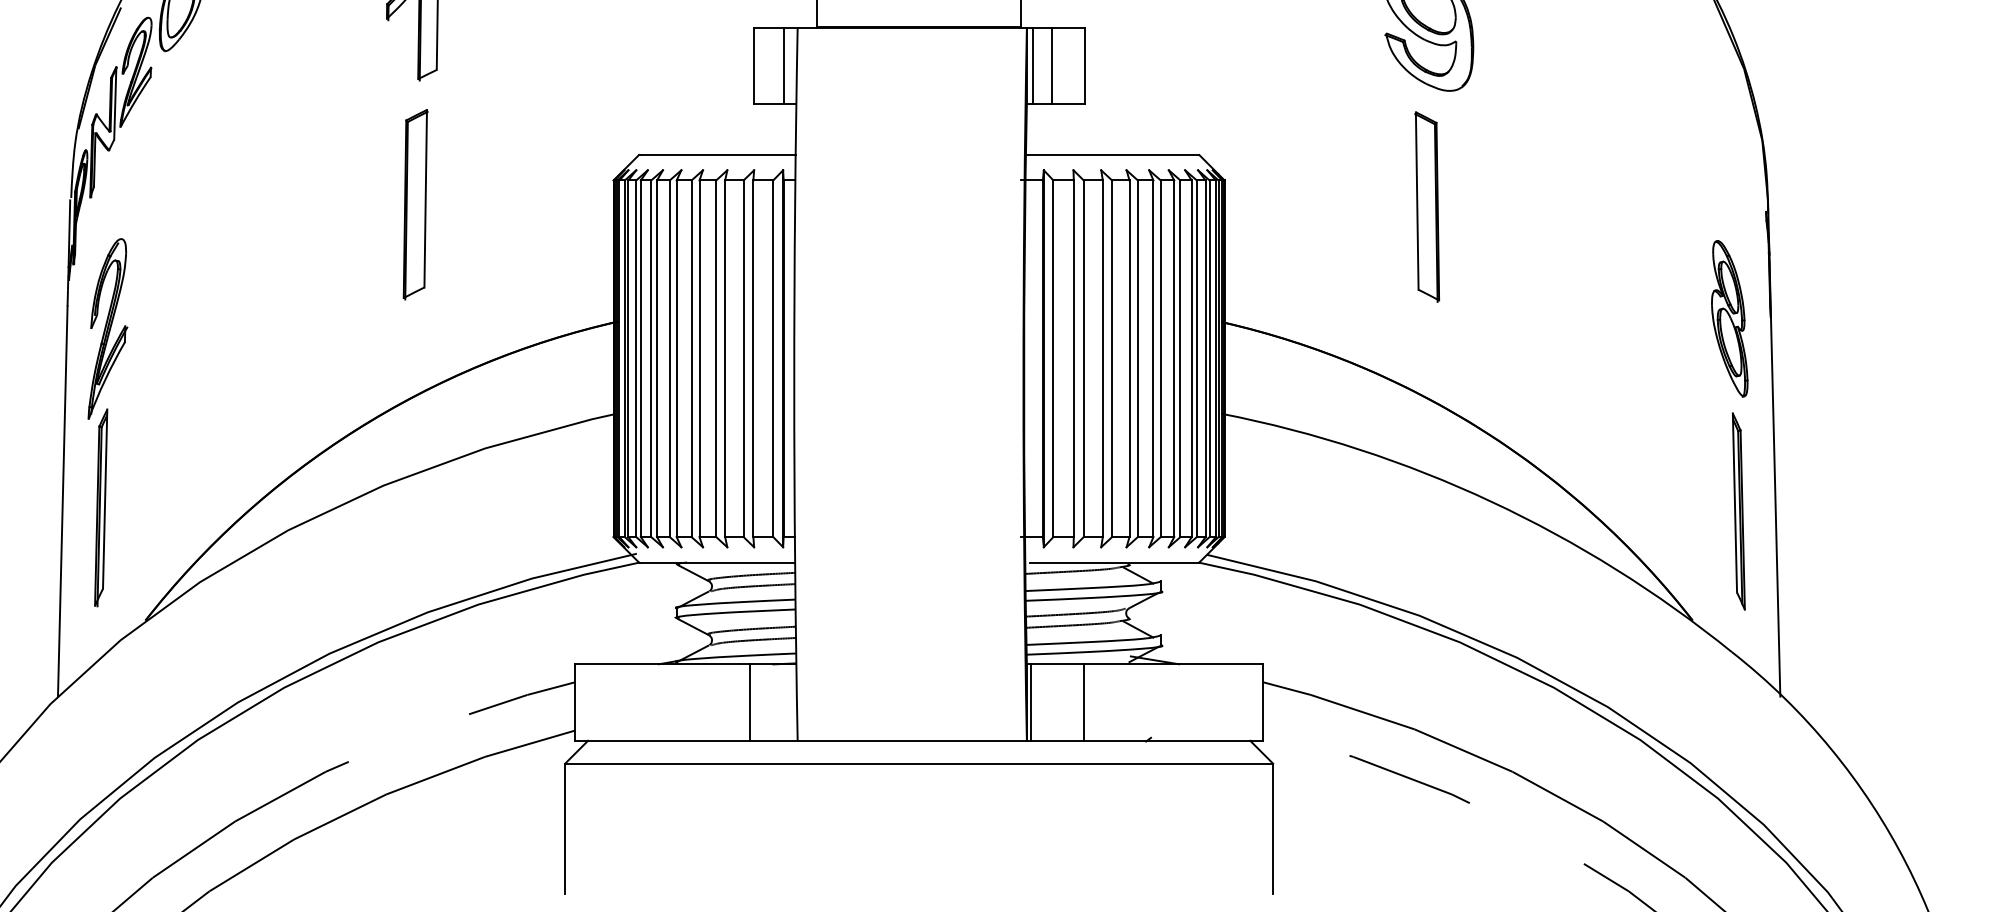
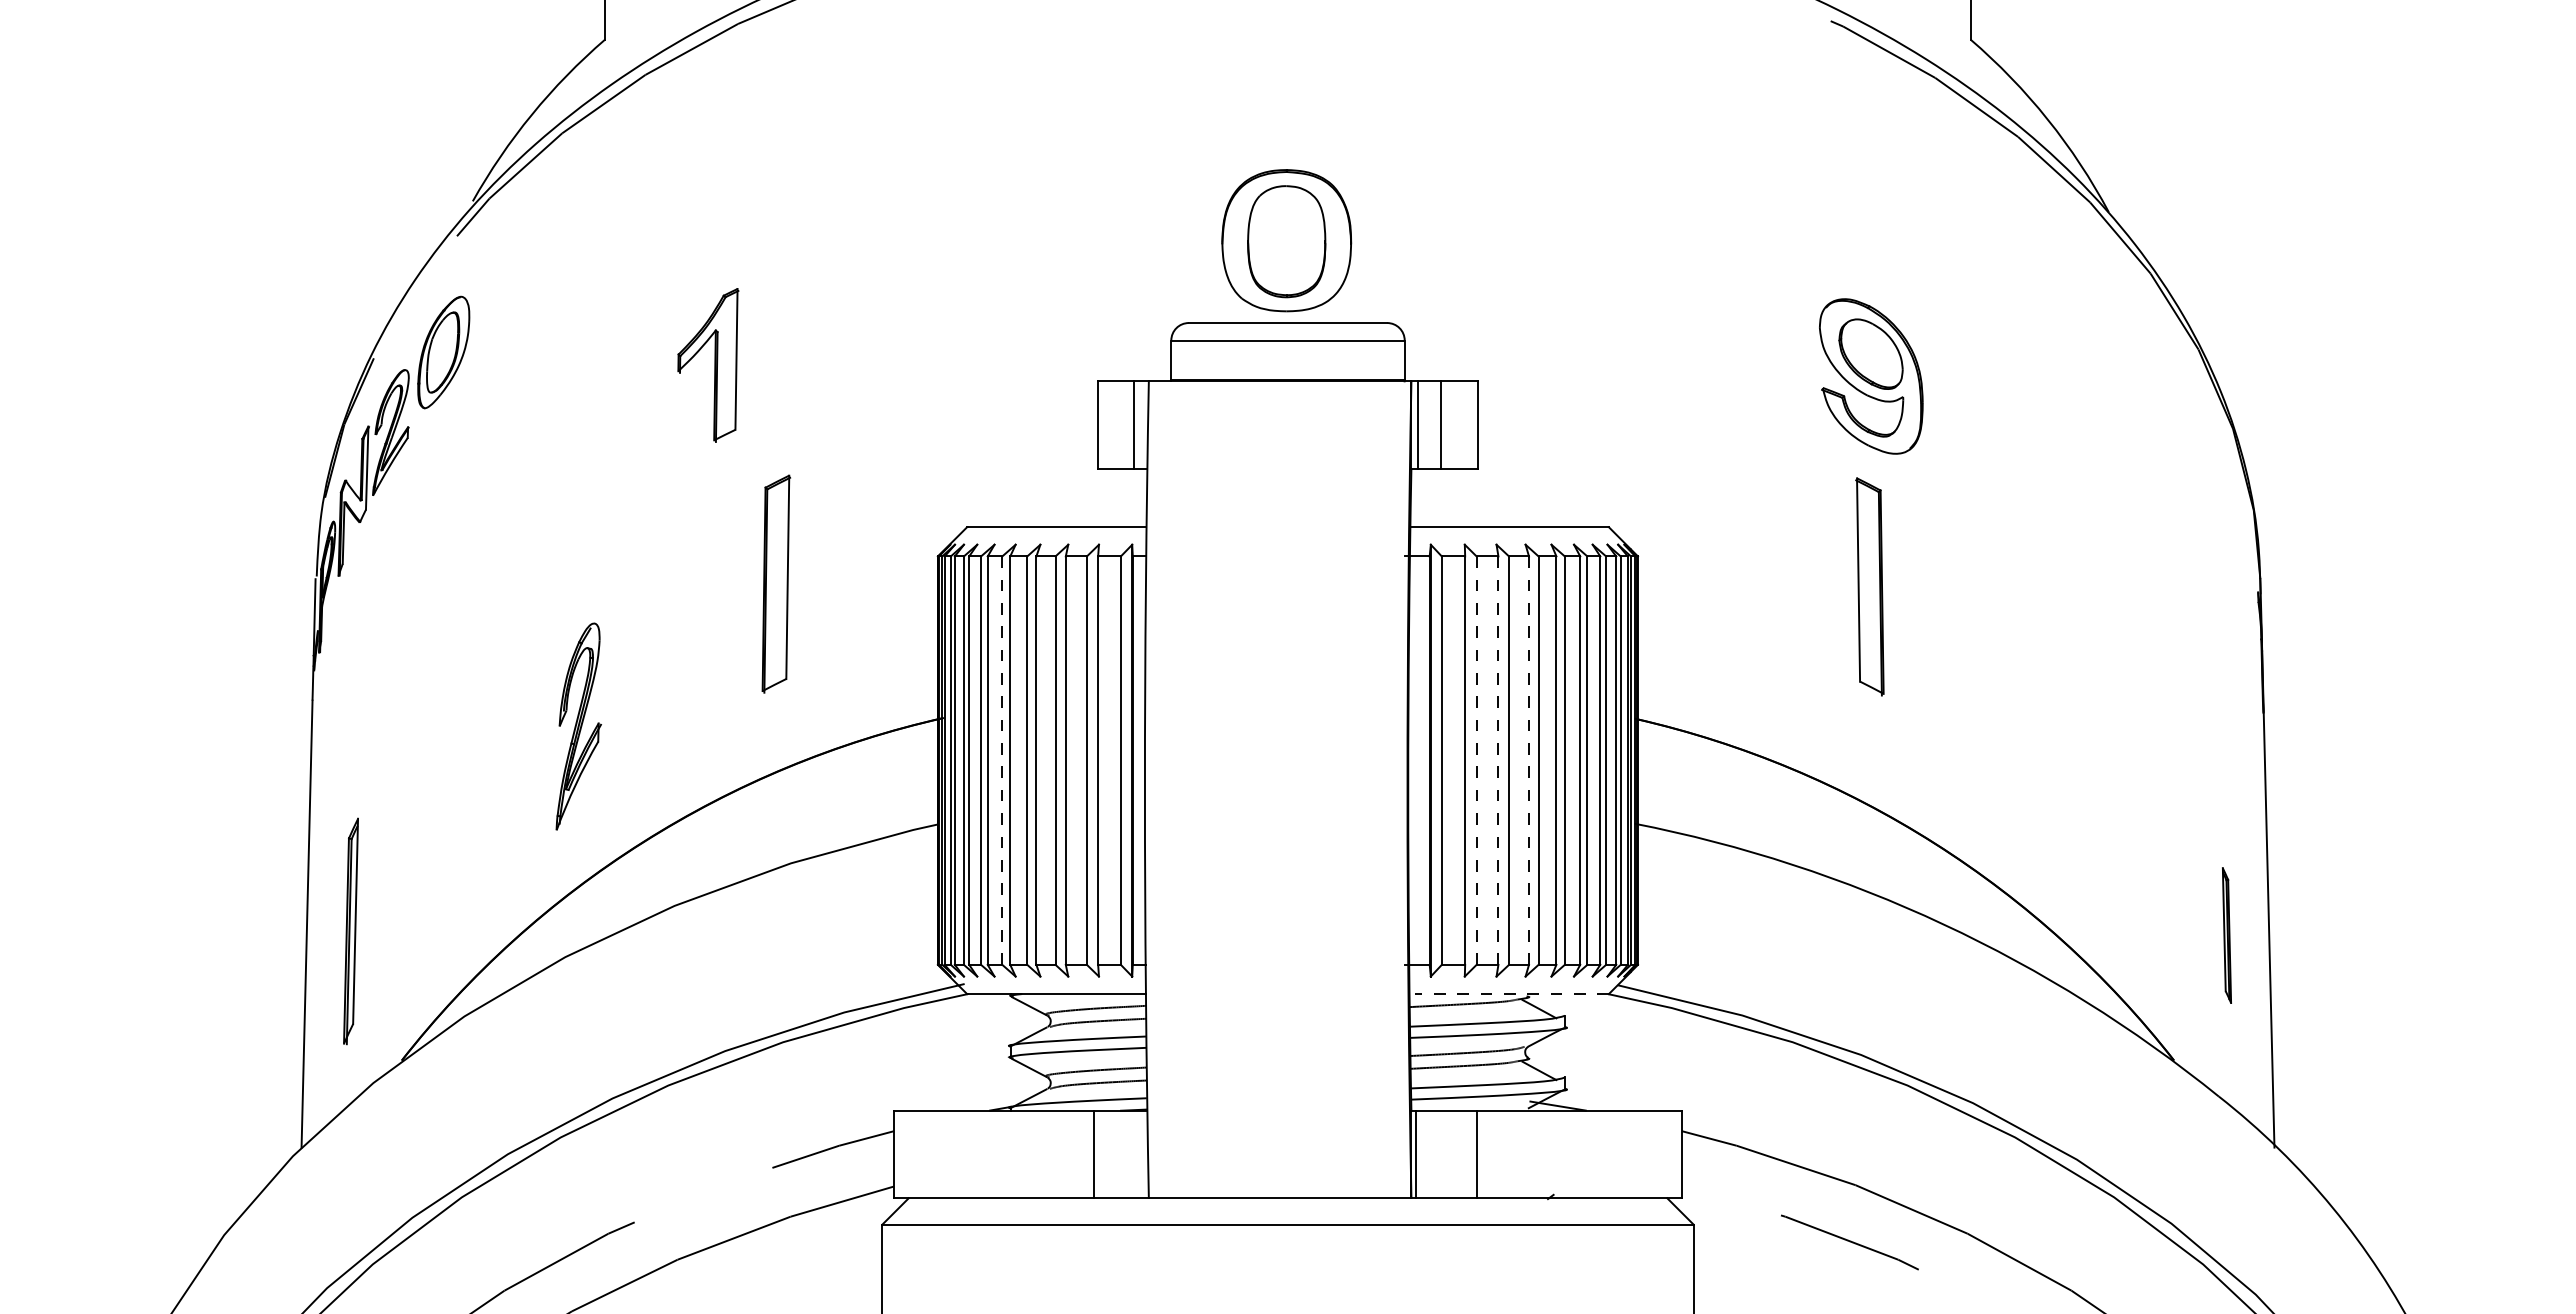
part: (415, 204) -> (776, 583), moved
part: (1729, 318) -> (2216, 714), removed
part: (107, 328) -> (578, 726), moved
line: (669, 358) -> (1002, 760), solid -> dashed
line: (1102, 358) -> (1498, 760), solid -> dashed
line: (1129, 358) -> (1529, 760), solid -> dashed
line: (1083, 359) -> (1476, 761), solid -> dashed
part: (1738, 511) -> (2226, 935), size x0.6
line: (1115, 562) -> (1512, 994), solid -> dashed

